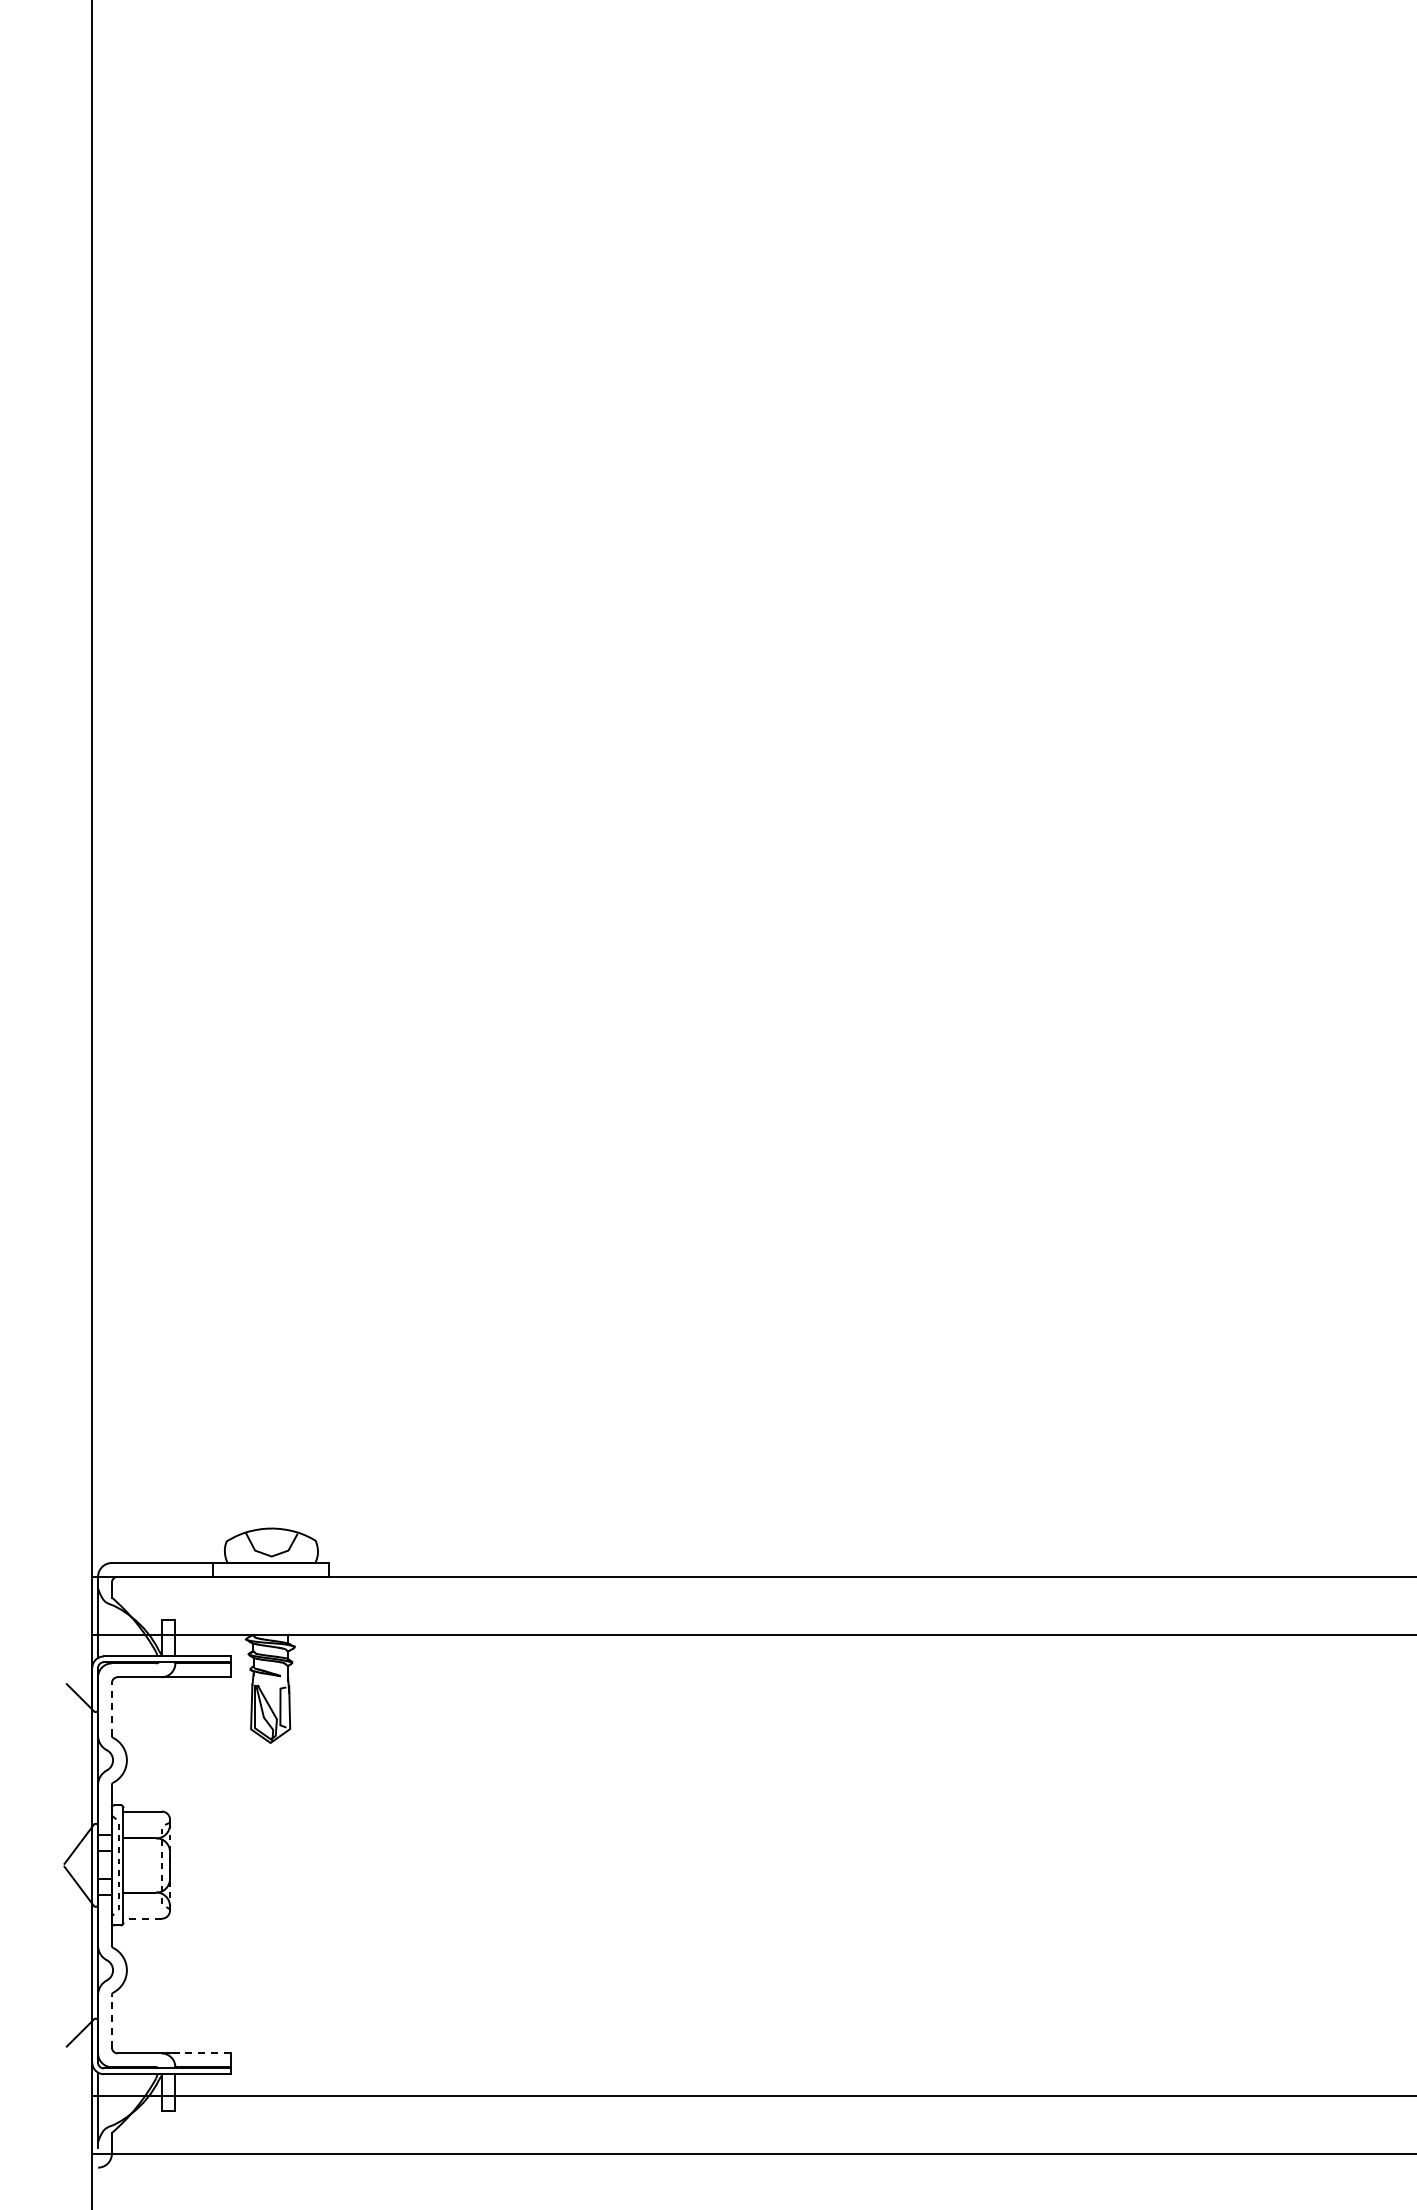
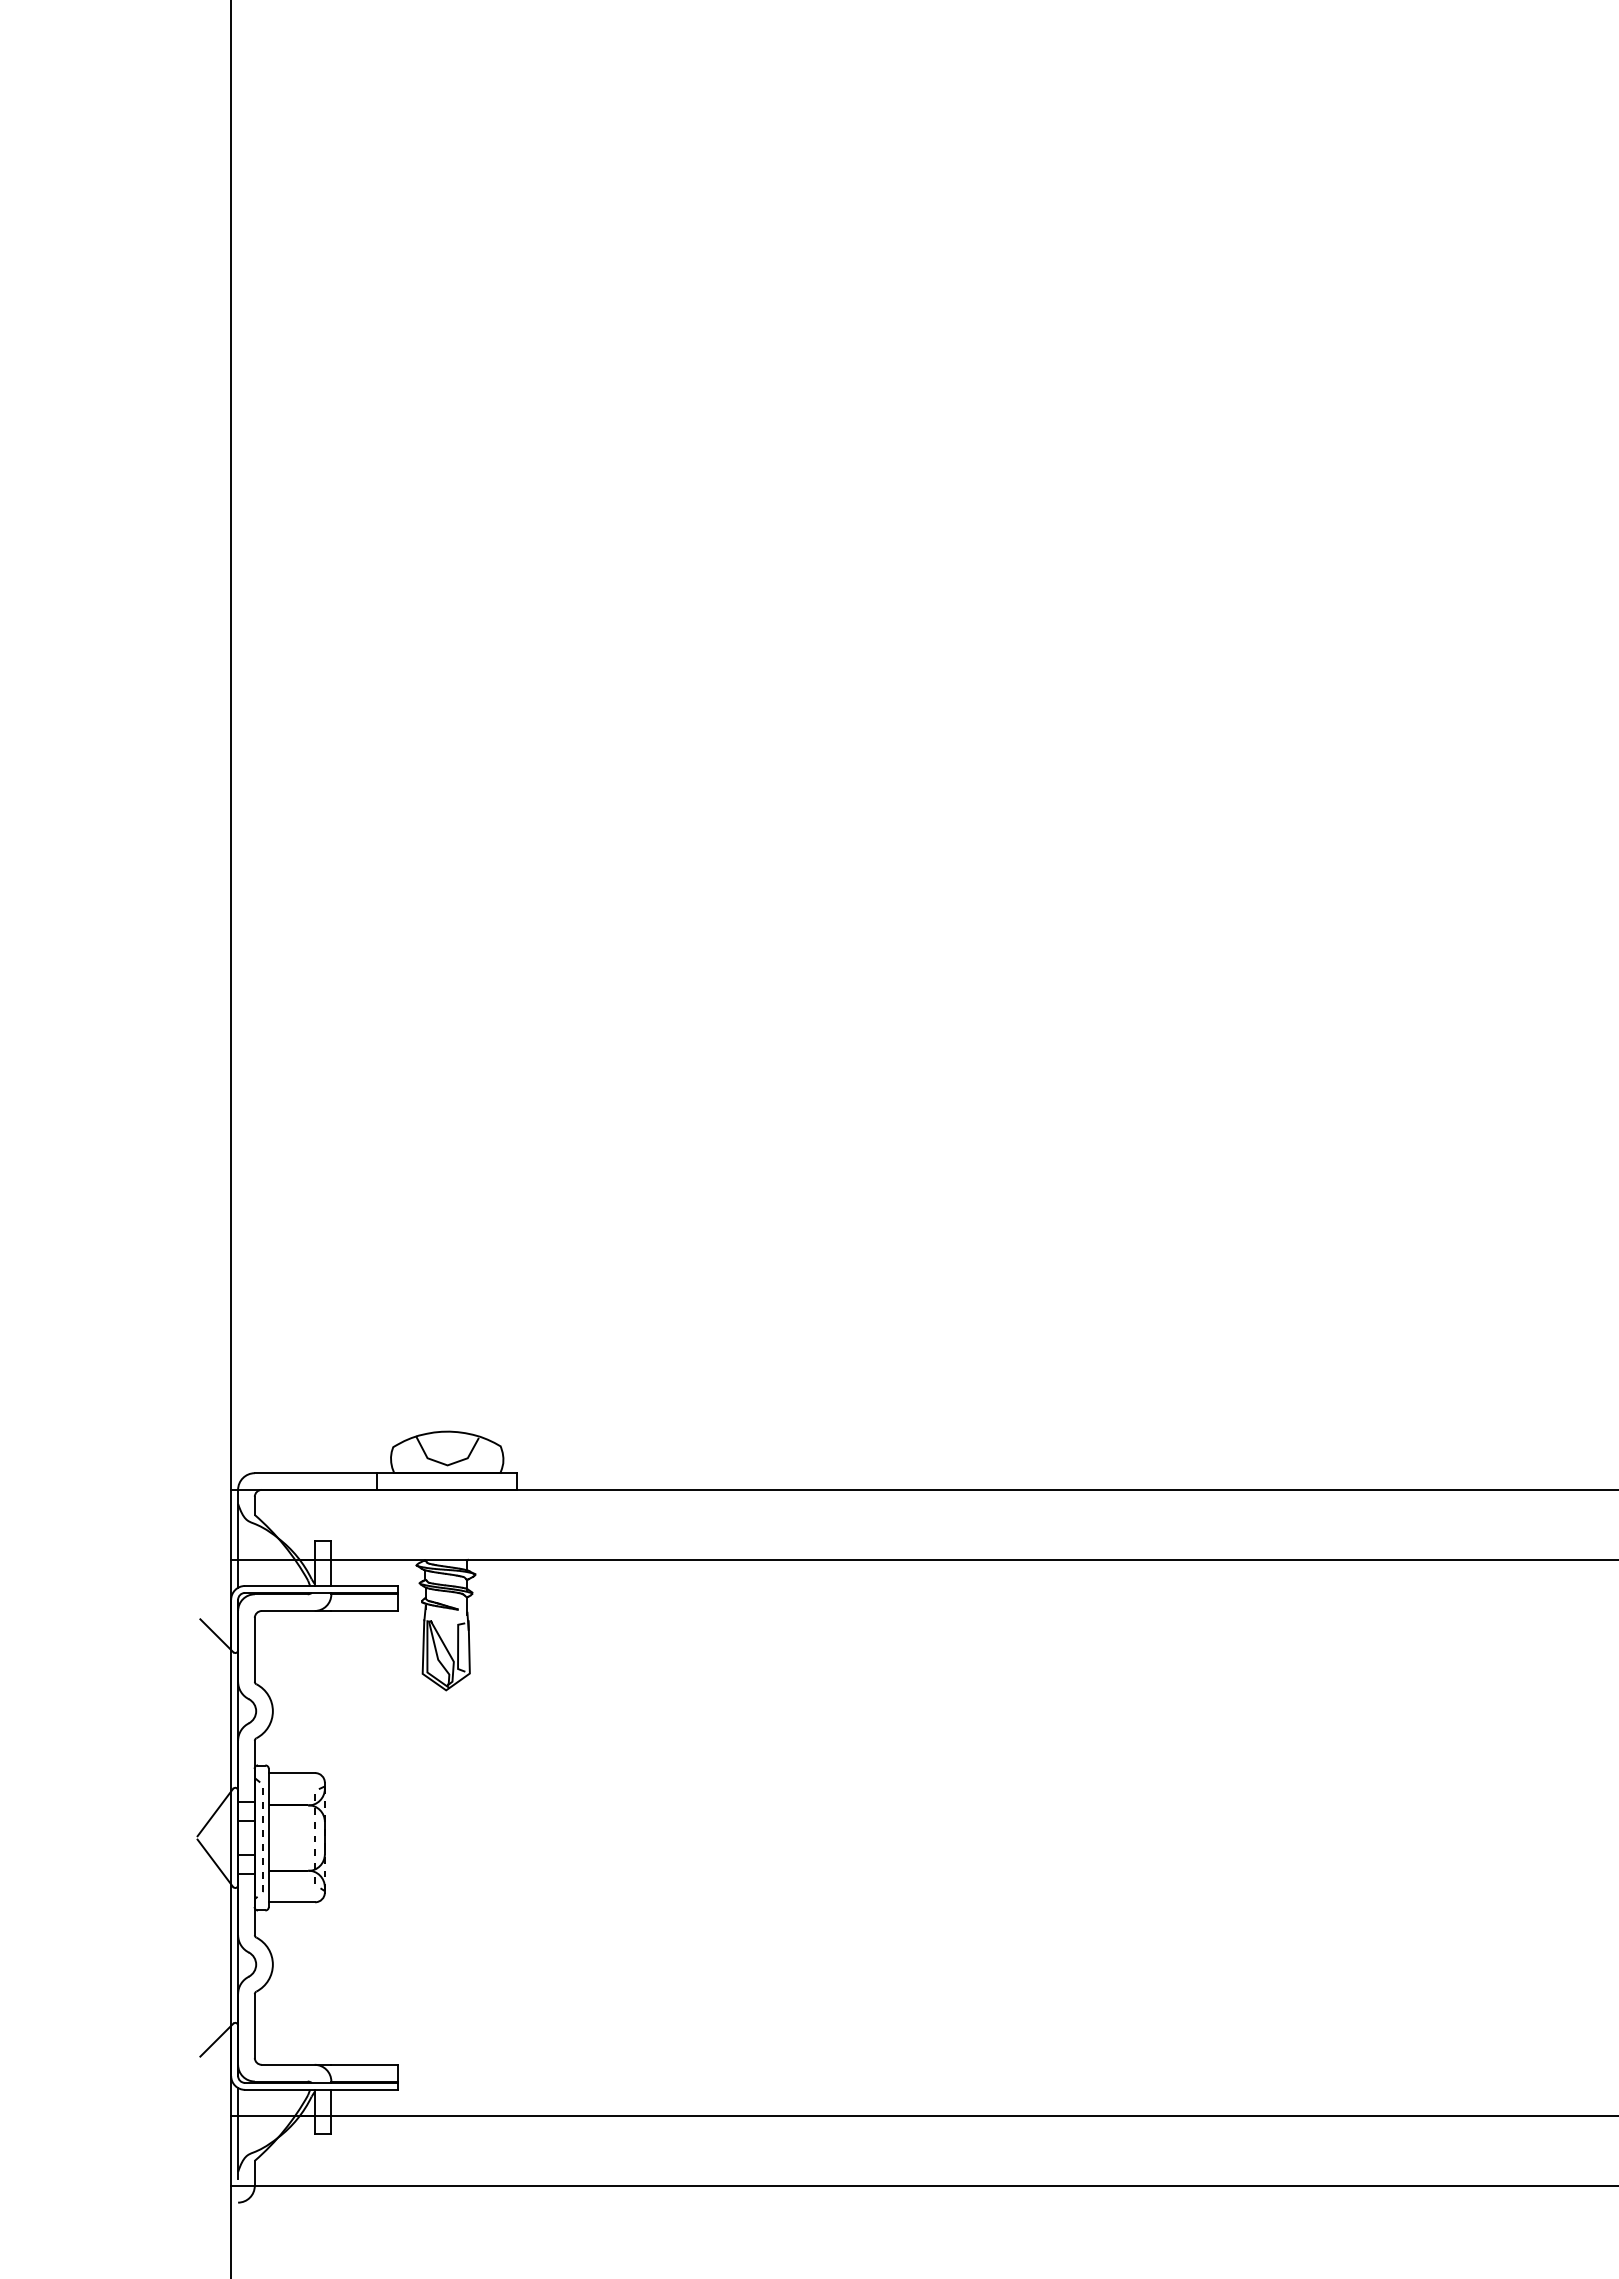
line: (111, 1708) -> (254, 1648), dashed -> solid
line: (142, 1918) -> (291, 1902), dashed -> solid
line: (111, 2020) -> (254, 2025), dashed -> solid
line: (203, 2053) -> (365, 2064), dashed -> solid

